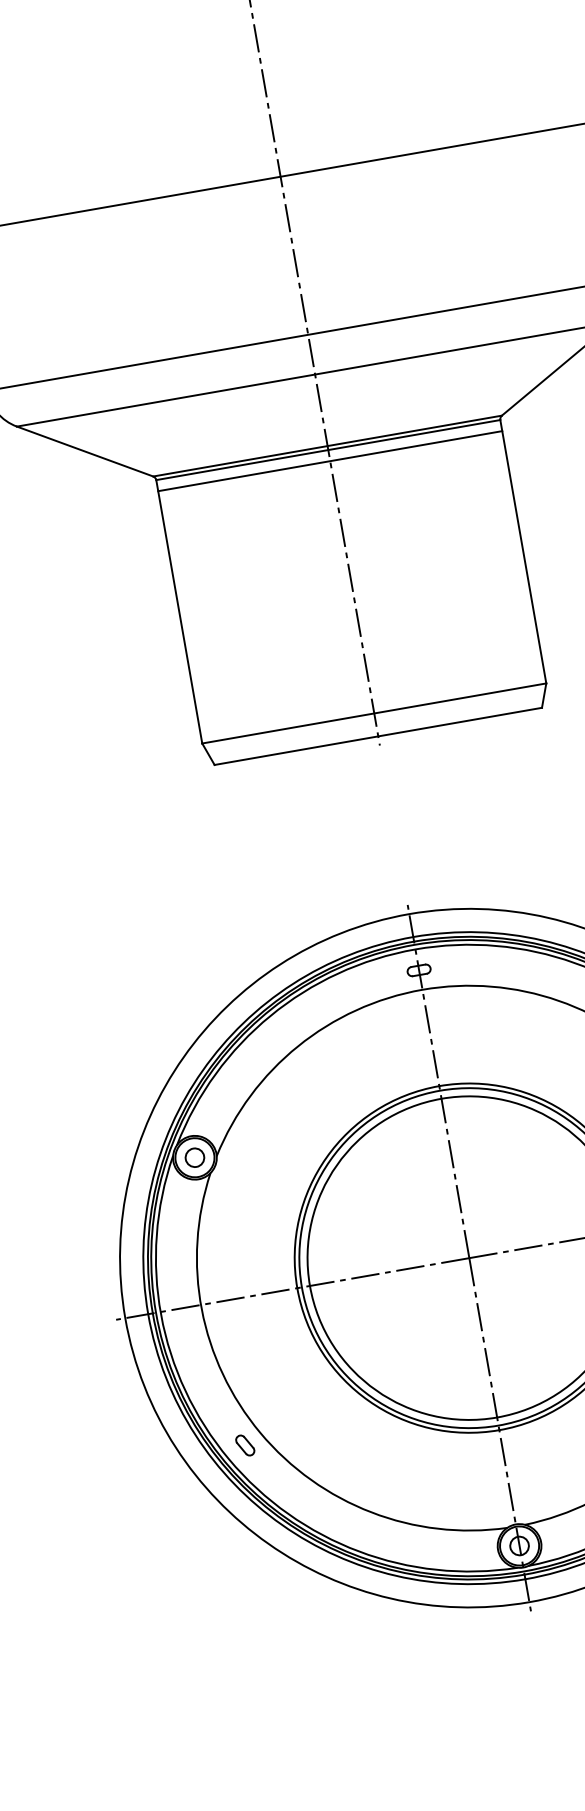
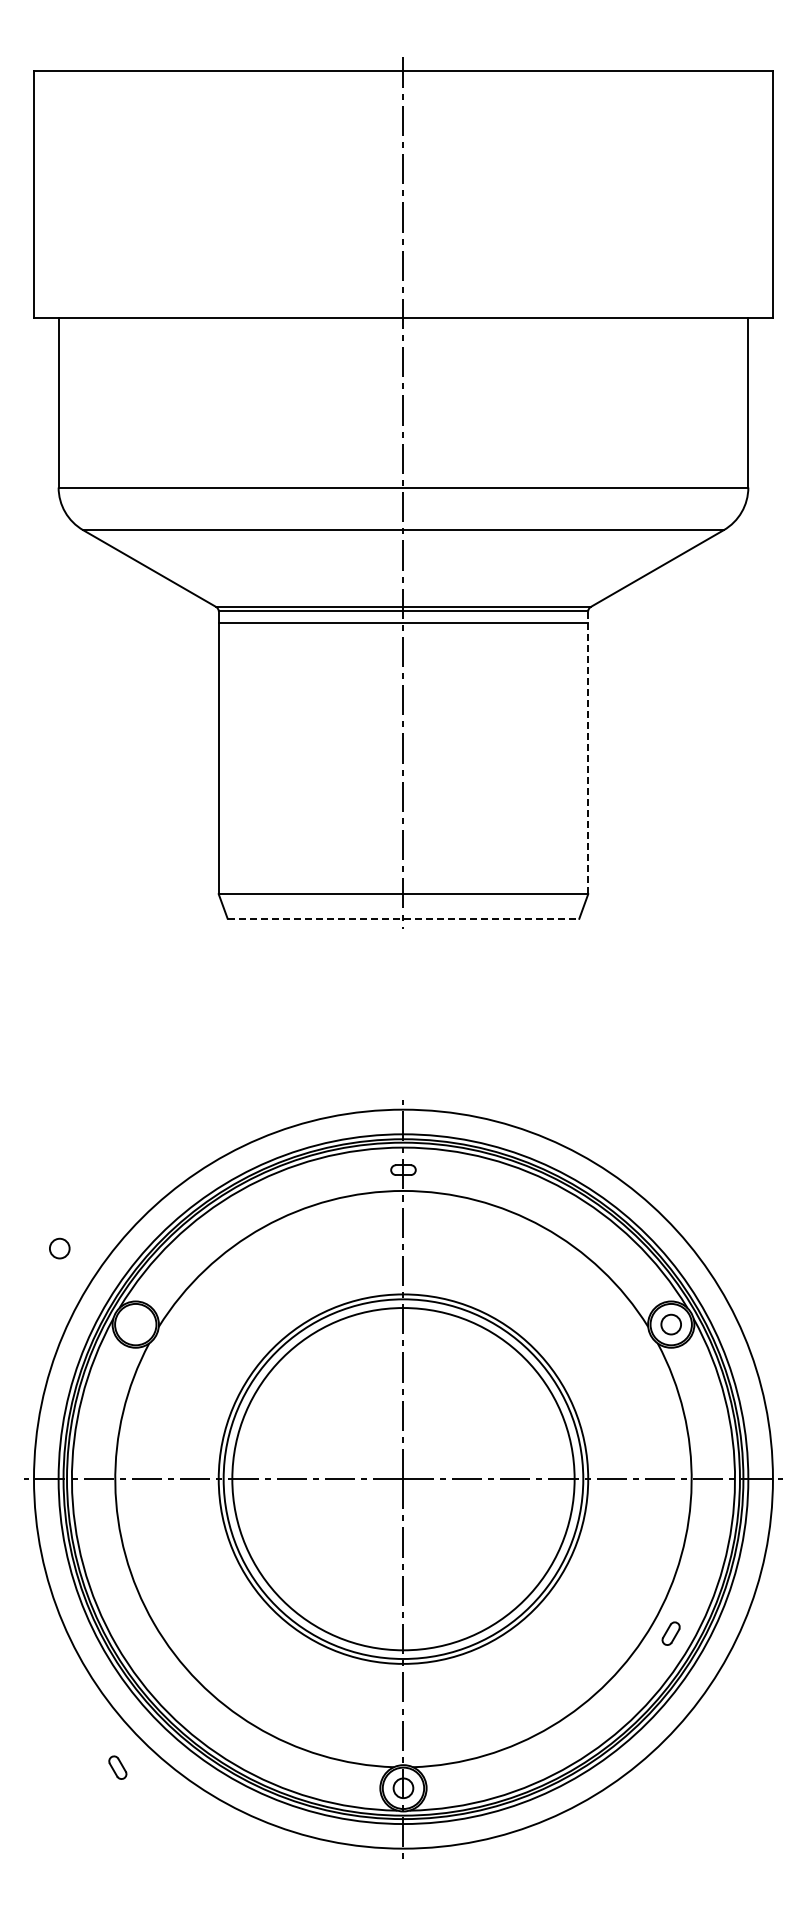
line: (523, 551) -> (588, 752), solid -> dashed
line: (378, 736) -> (403, 918), solid -> dashed
circle: (194, 1157) -> (59, 1248), moved
part: (244, 1445) -> (117, 1767), moved

